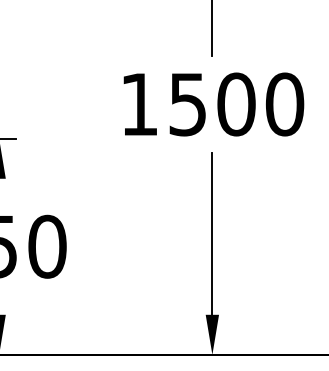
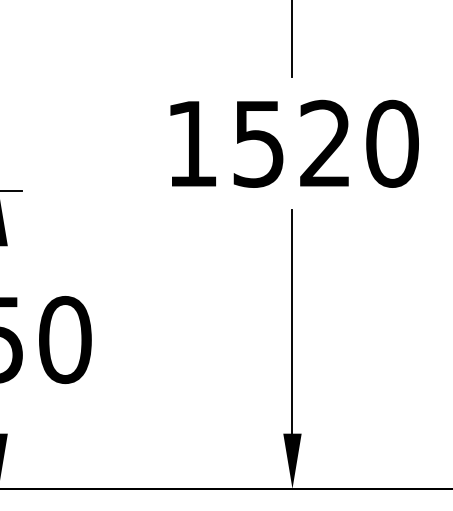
text: (236, 104) -> (325, 143), 1500 -> 1520

